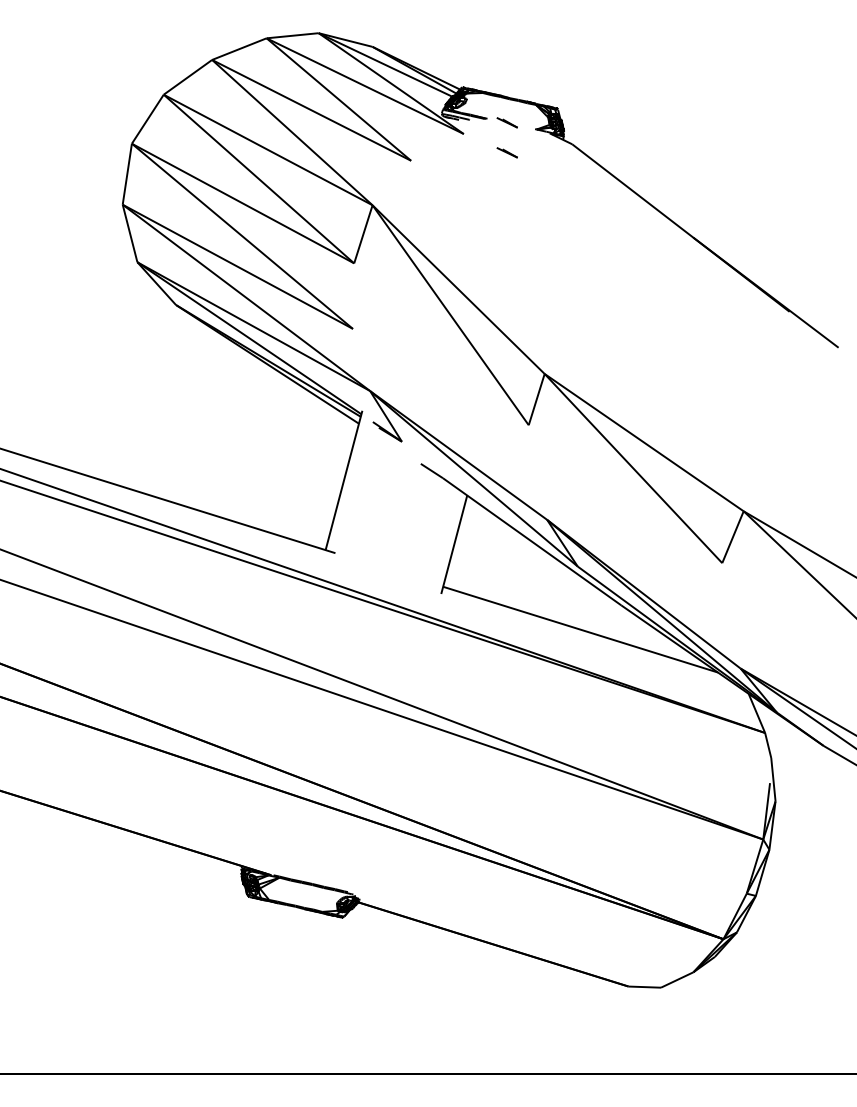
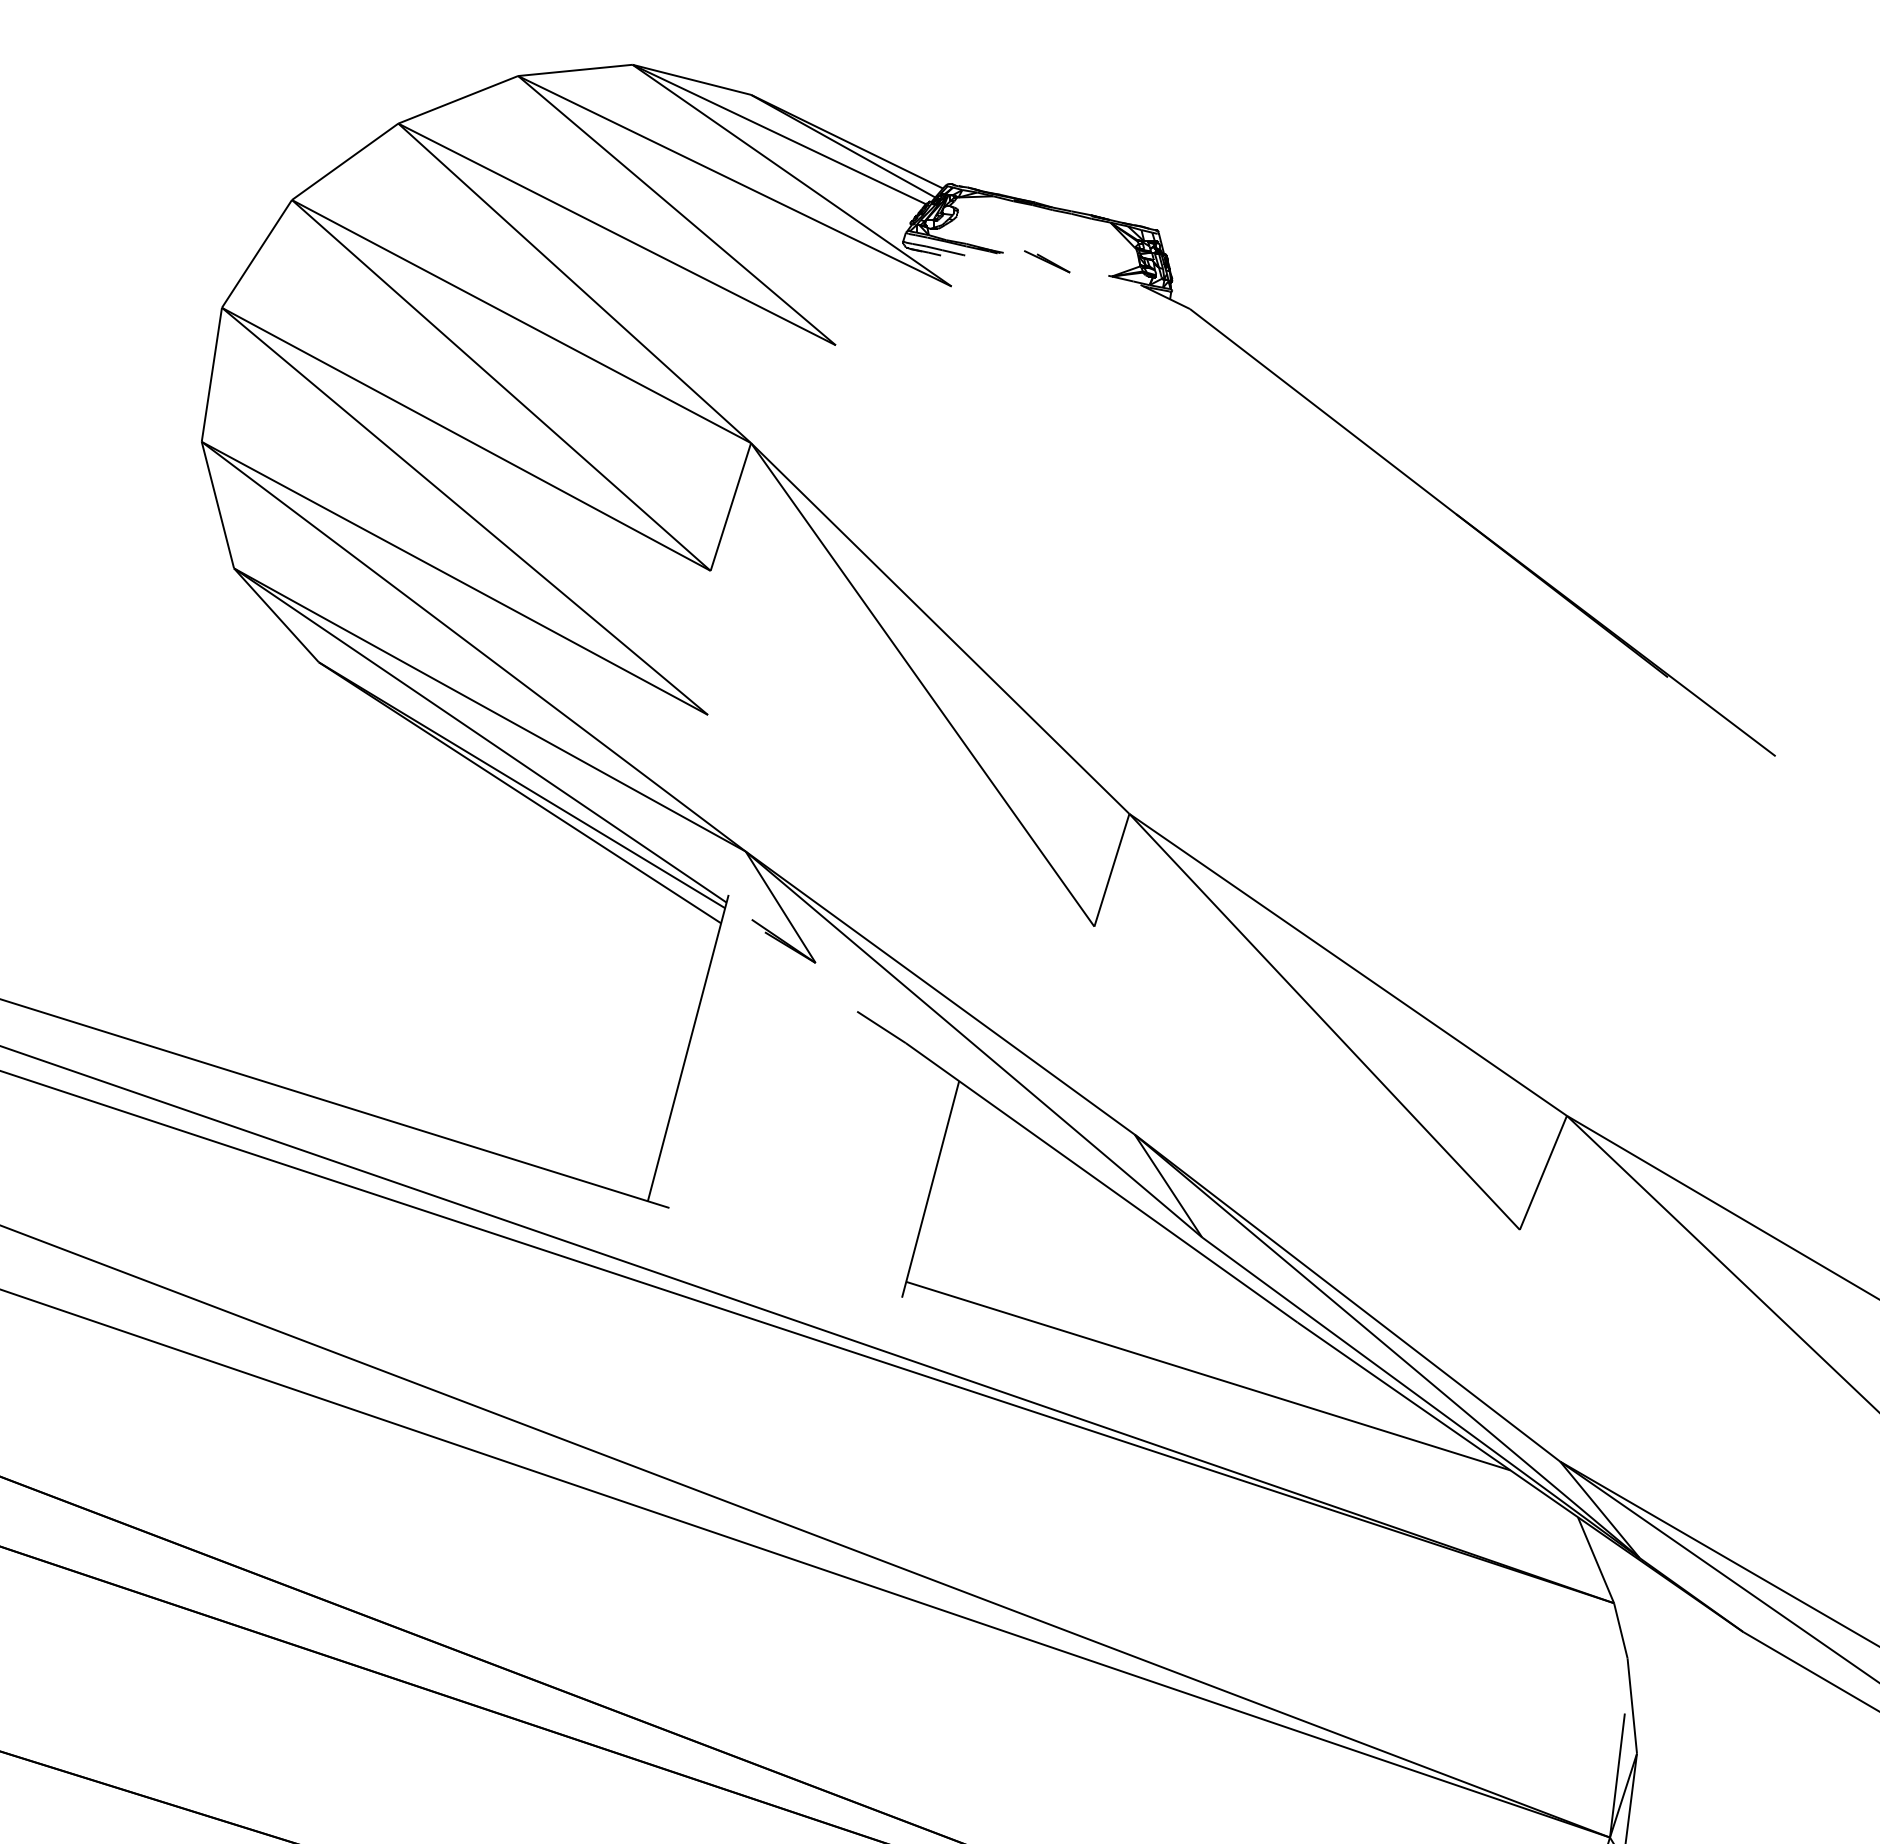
line: (506, 152) -> (1045, 327), removed

